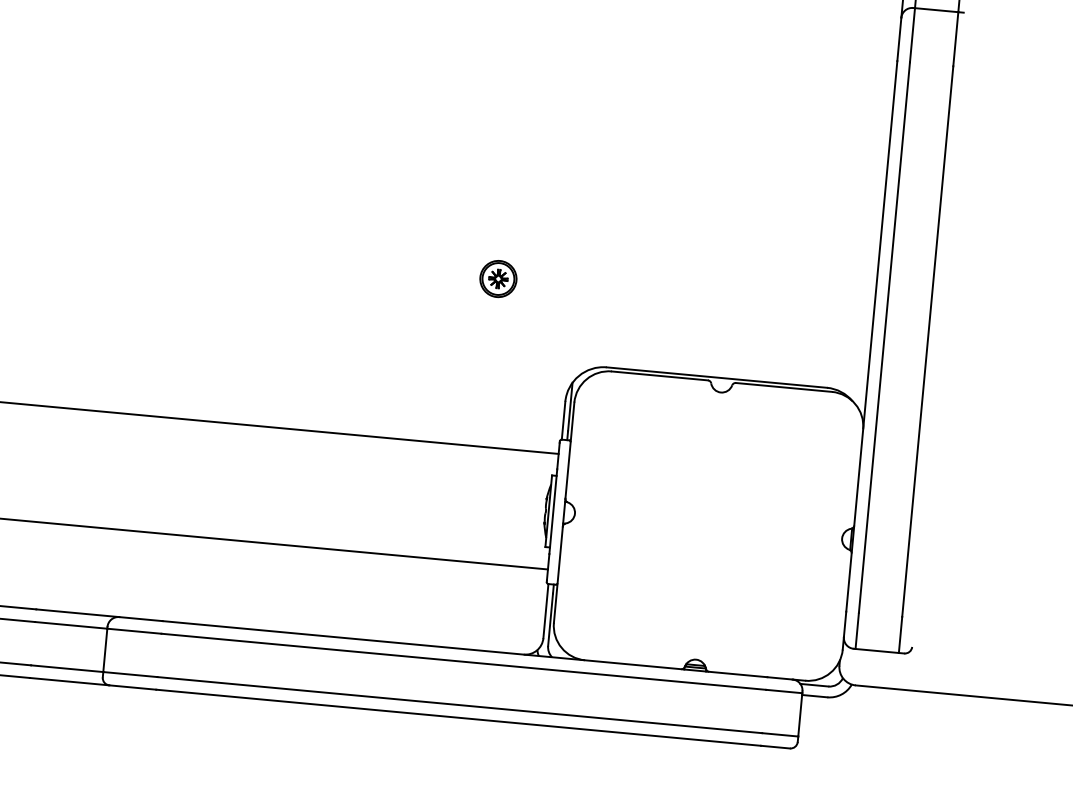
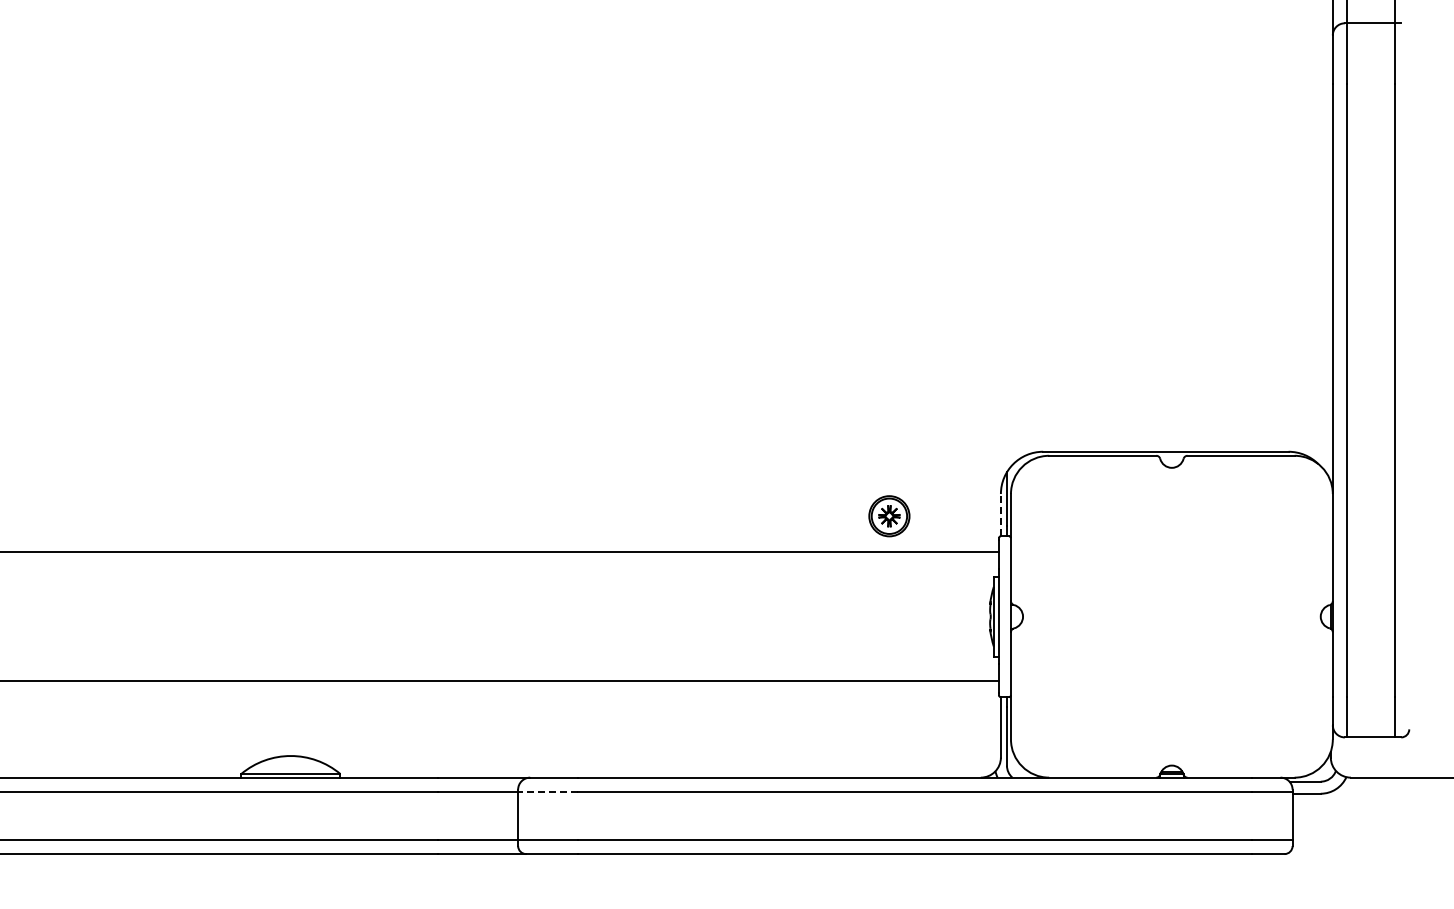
part: (498, 279) -> (889, 516), moved
line: (563, 420) -> (1000, 514), solid -> dashed
line: (133, 630) -> (547, 791), solid -> dashed

